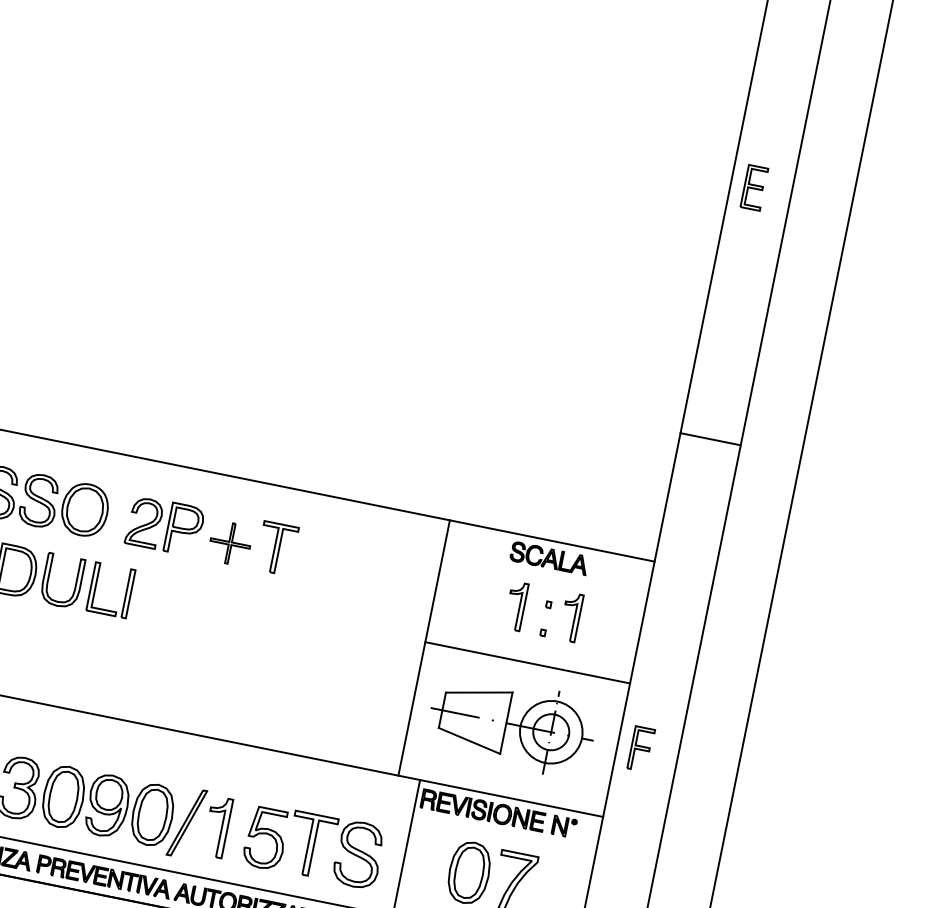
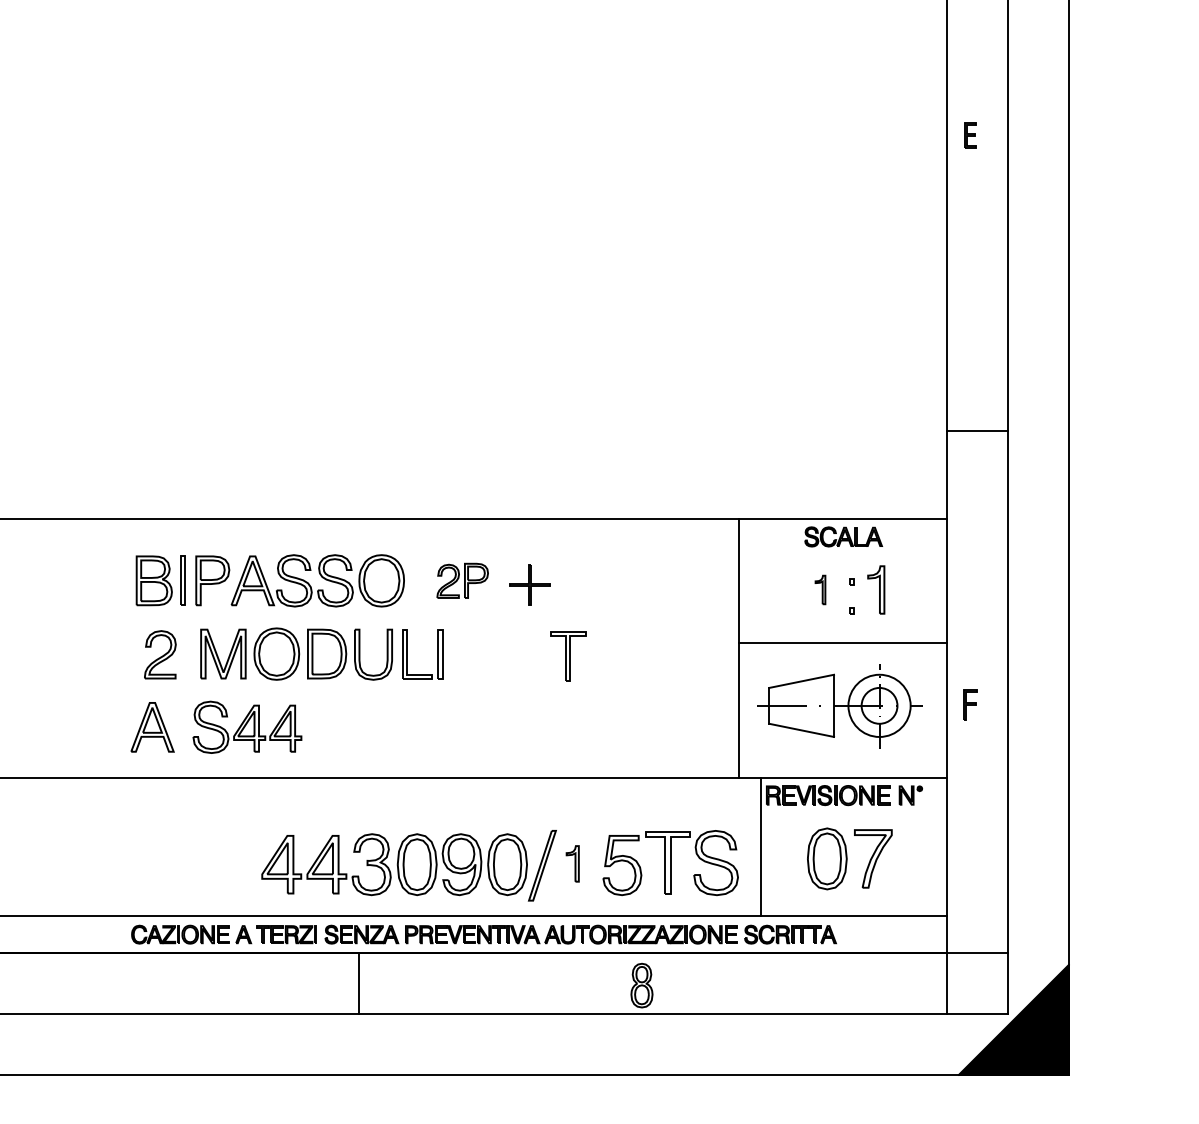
part: (754, 187) -> (970, 135), size x0.6
line: (709, 439) -> (976, 431), moved
part: (164, 525) -> (462, 580), size x0.7
part: (277, 548) -> (568, 656), moved
part: (516, 605) -> (820, 589), size x0.6
part: (641, 748) -> (970, 704), size x0.7
part: (217, 826) -> (572, 863), size x0.6

